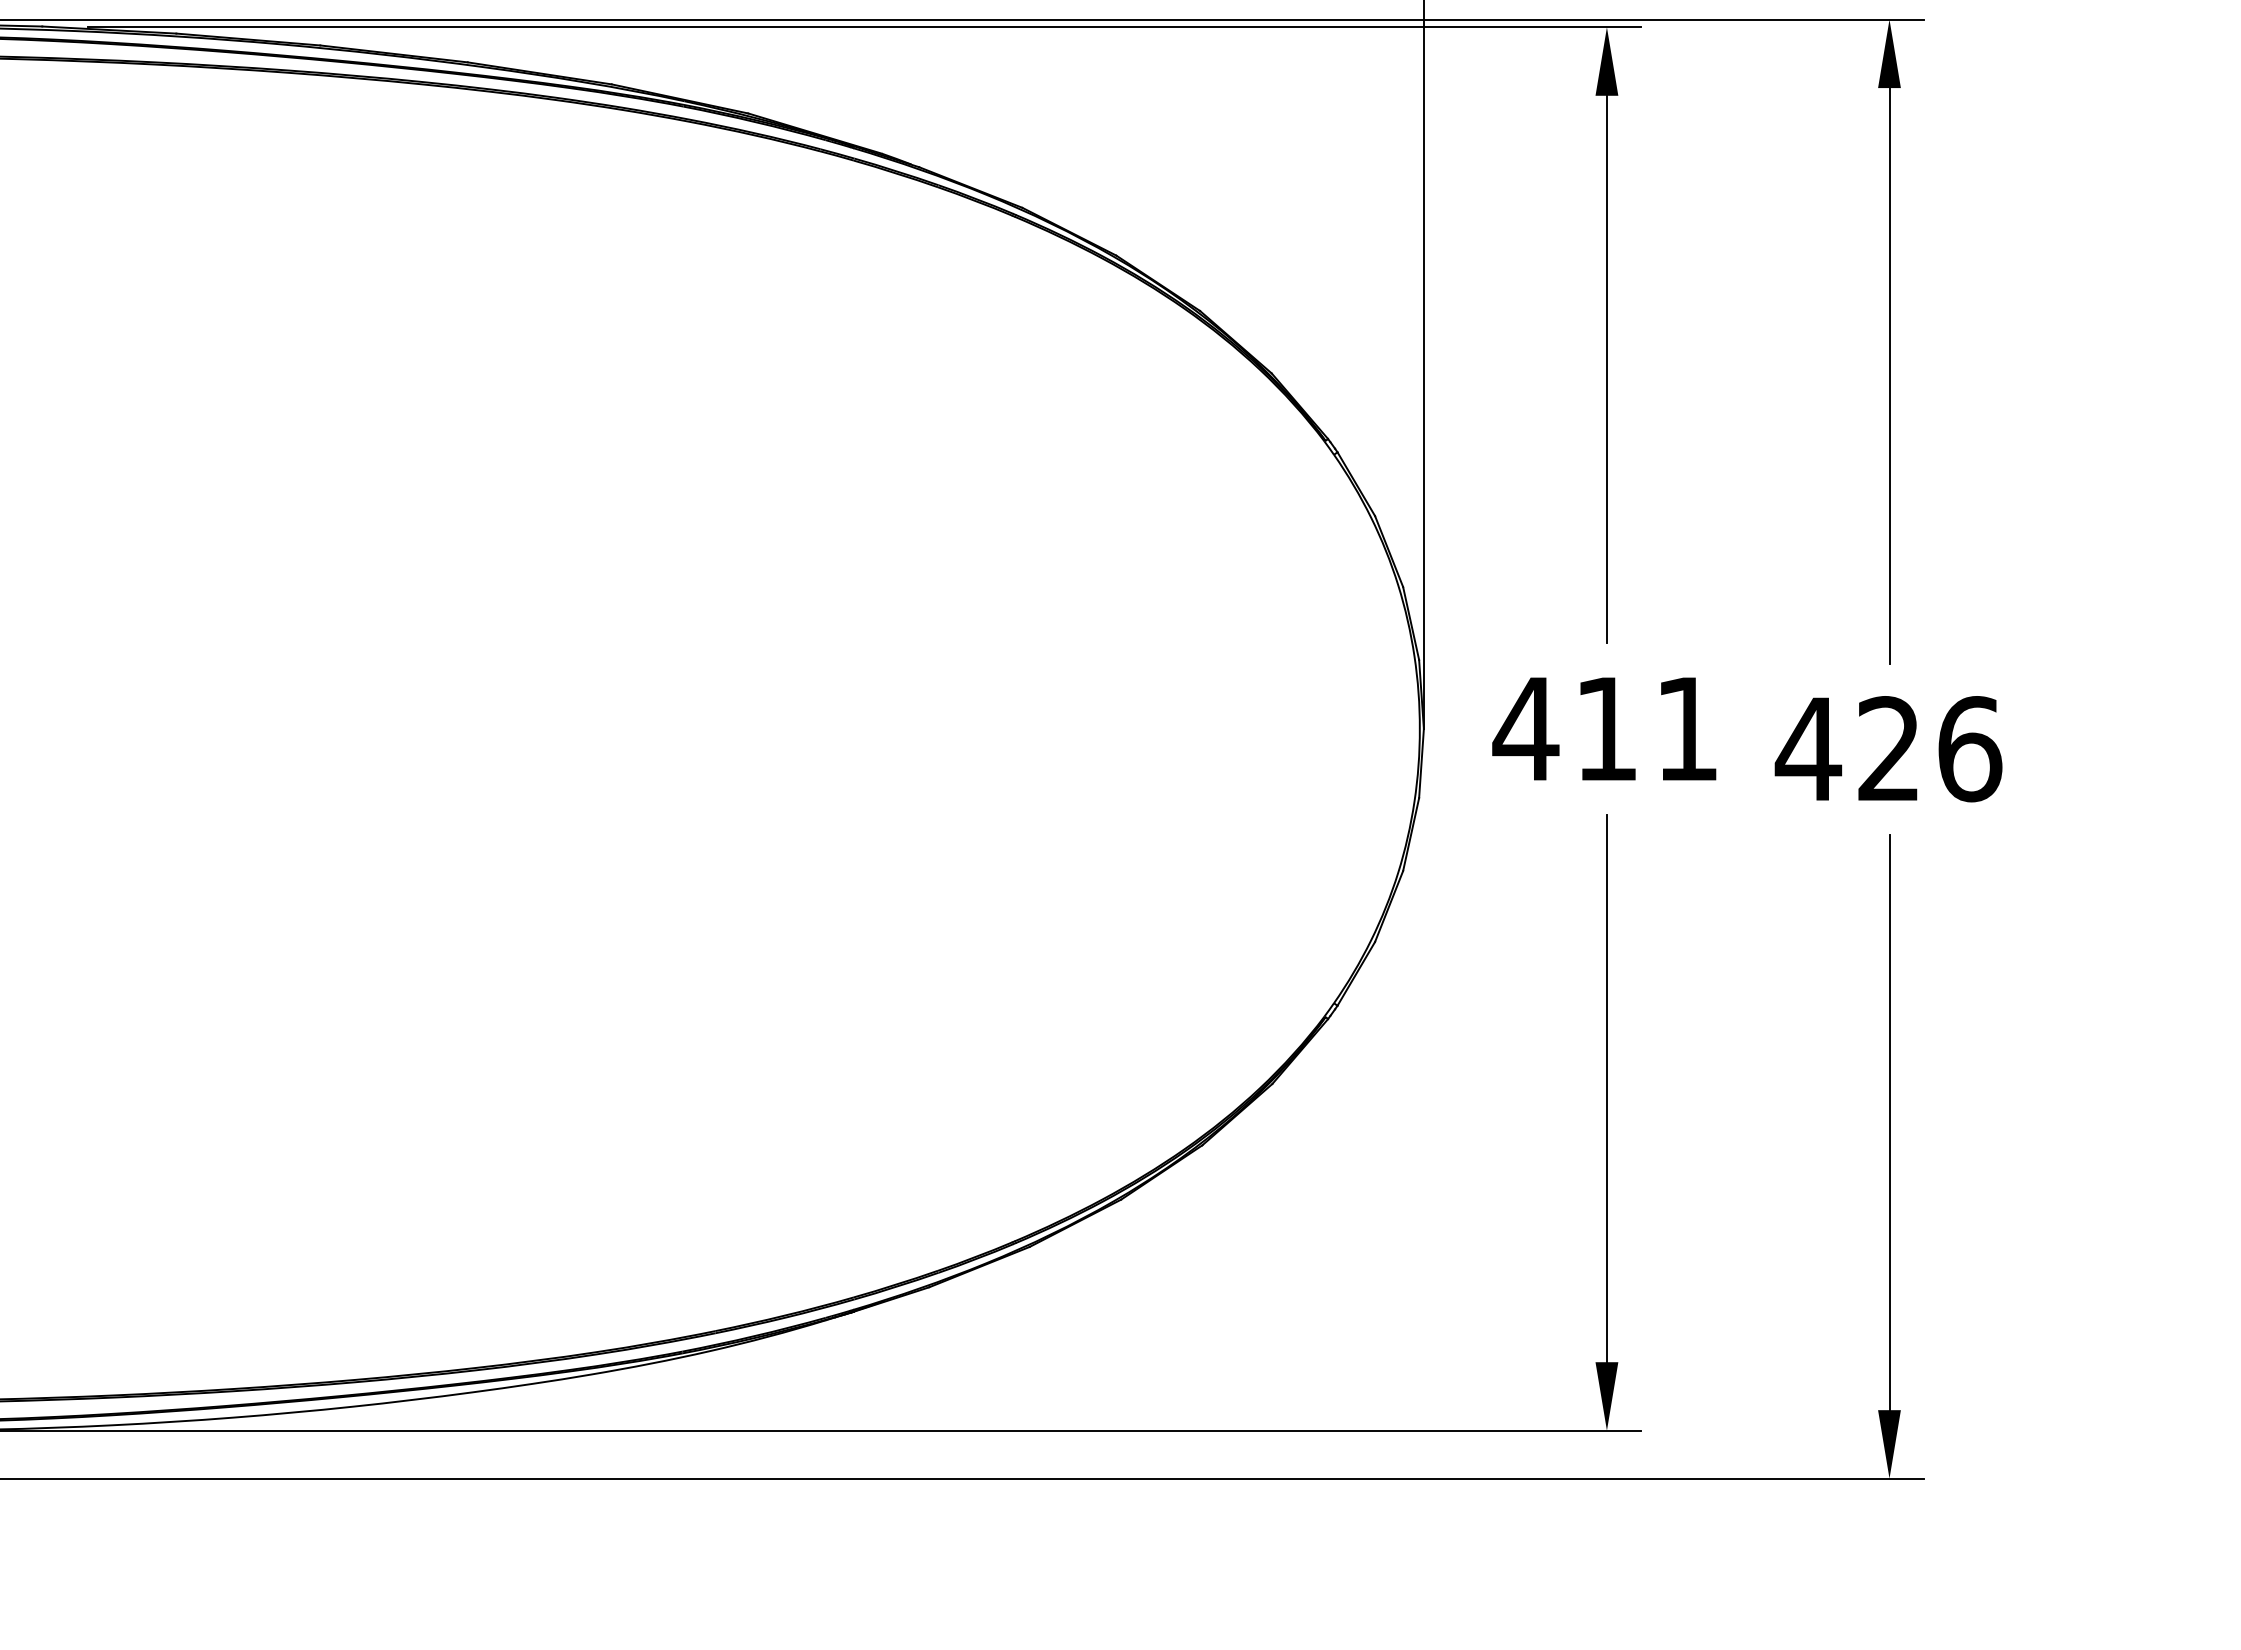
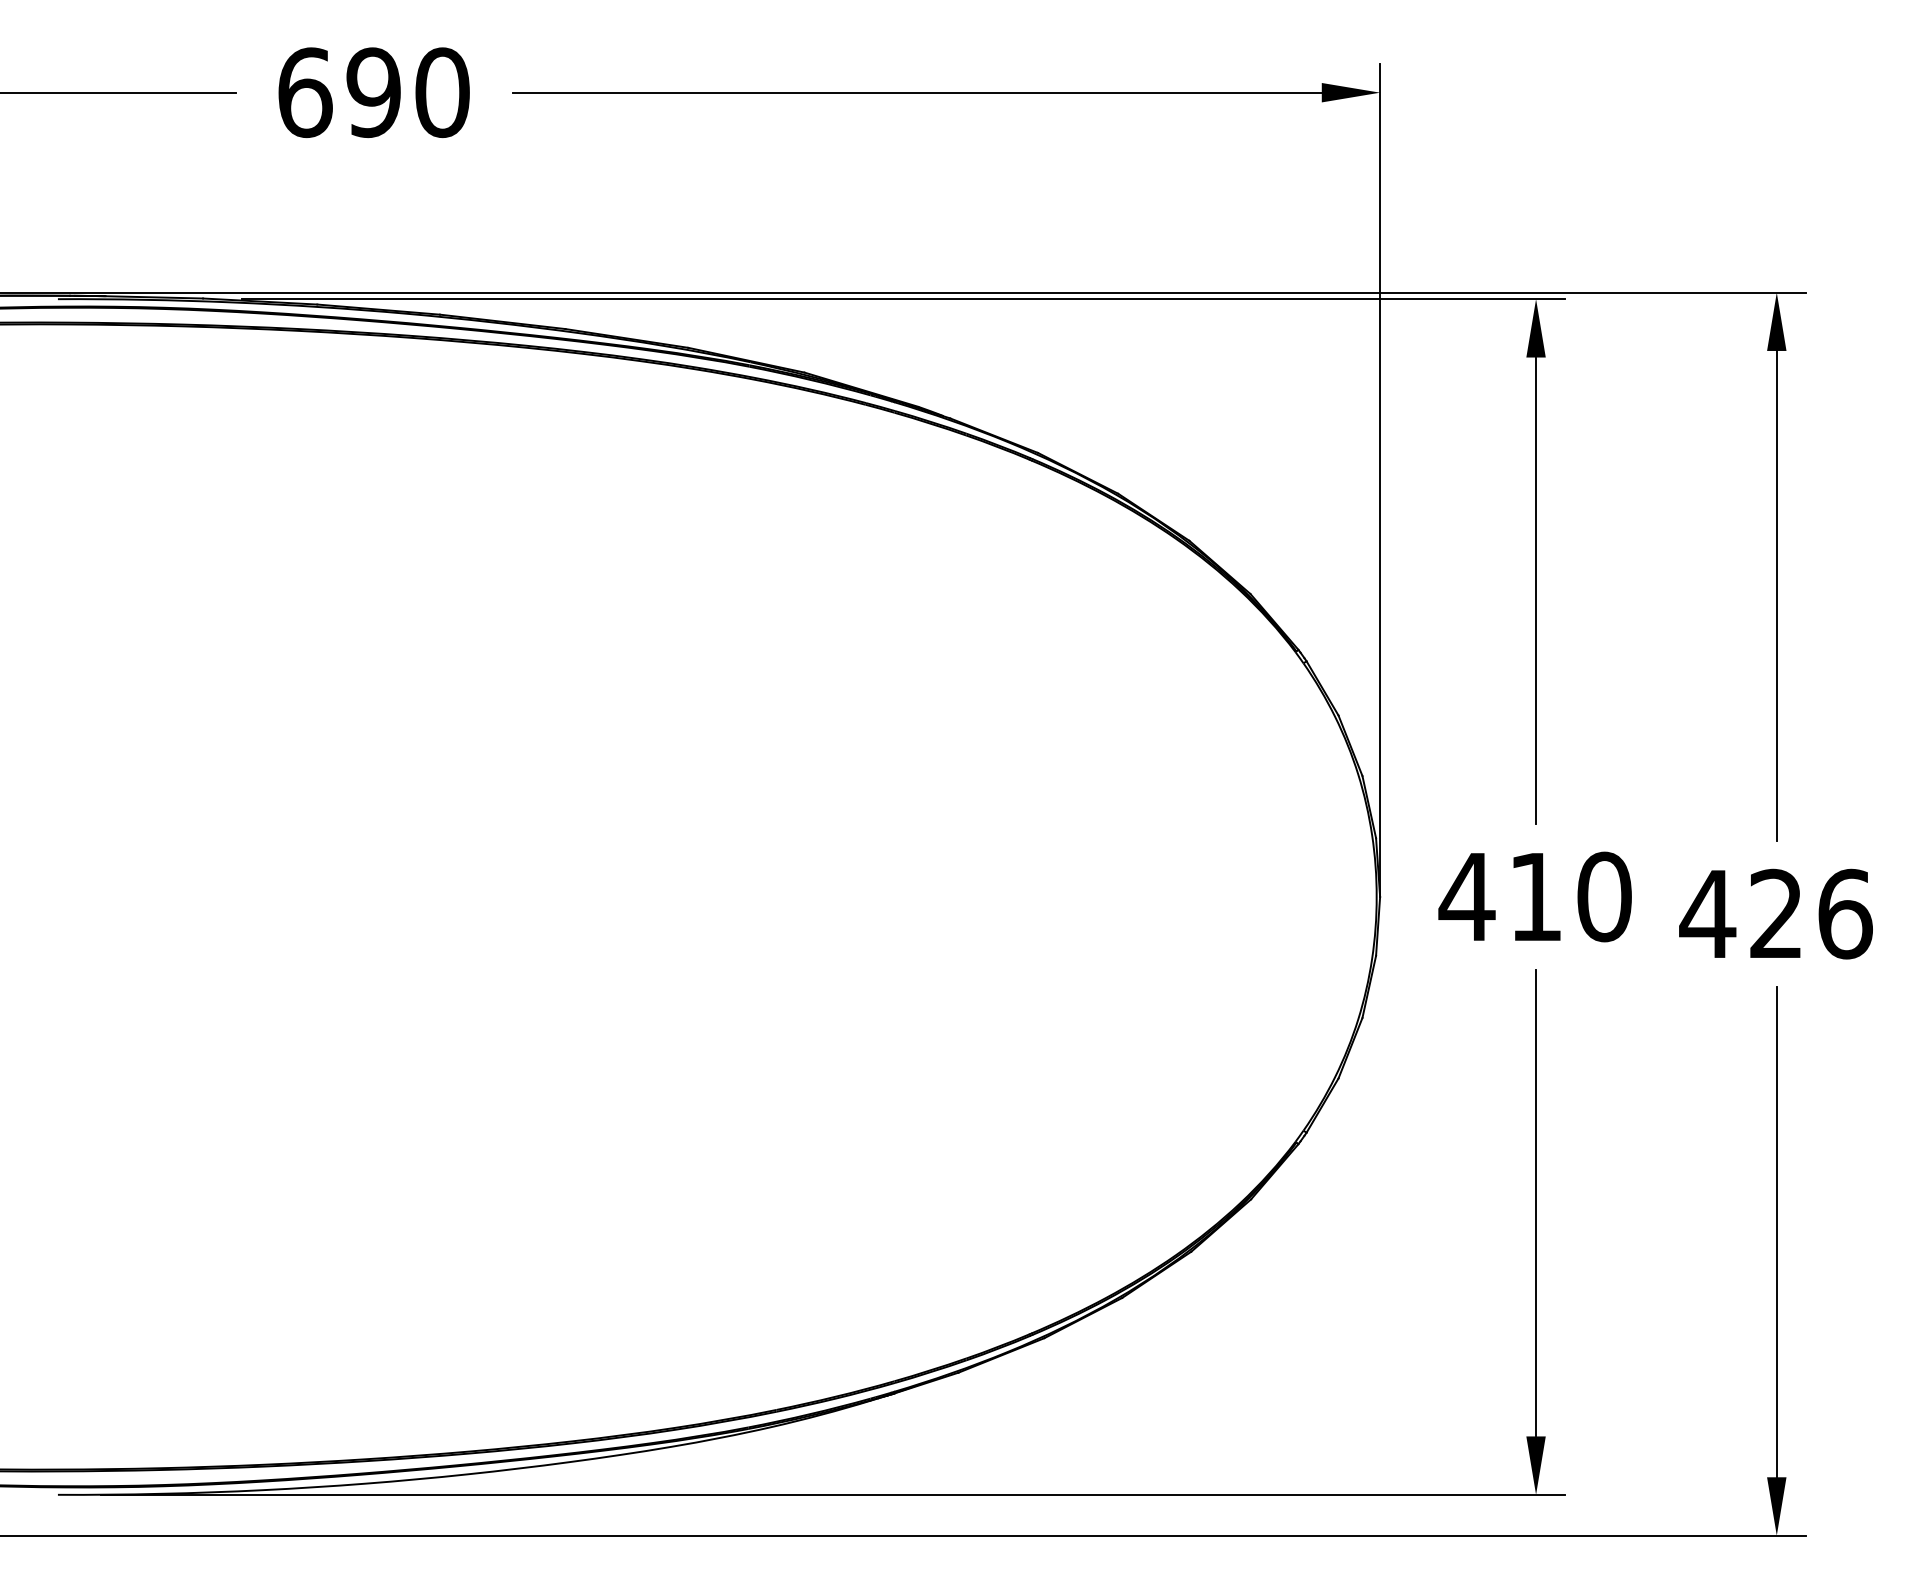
text: (1687, 728) -> (1604, 896), 411 -> 410

